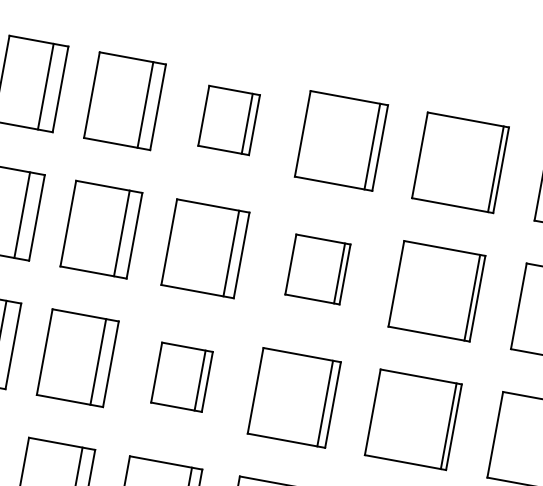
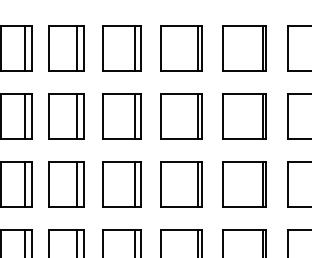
part: (228, 120) -> (121, 48), size x1.43
part: (318, 269) -> (181, 116), size x1.43
part: (181, 377) -> (121, 184), size x1.43

